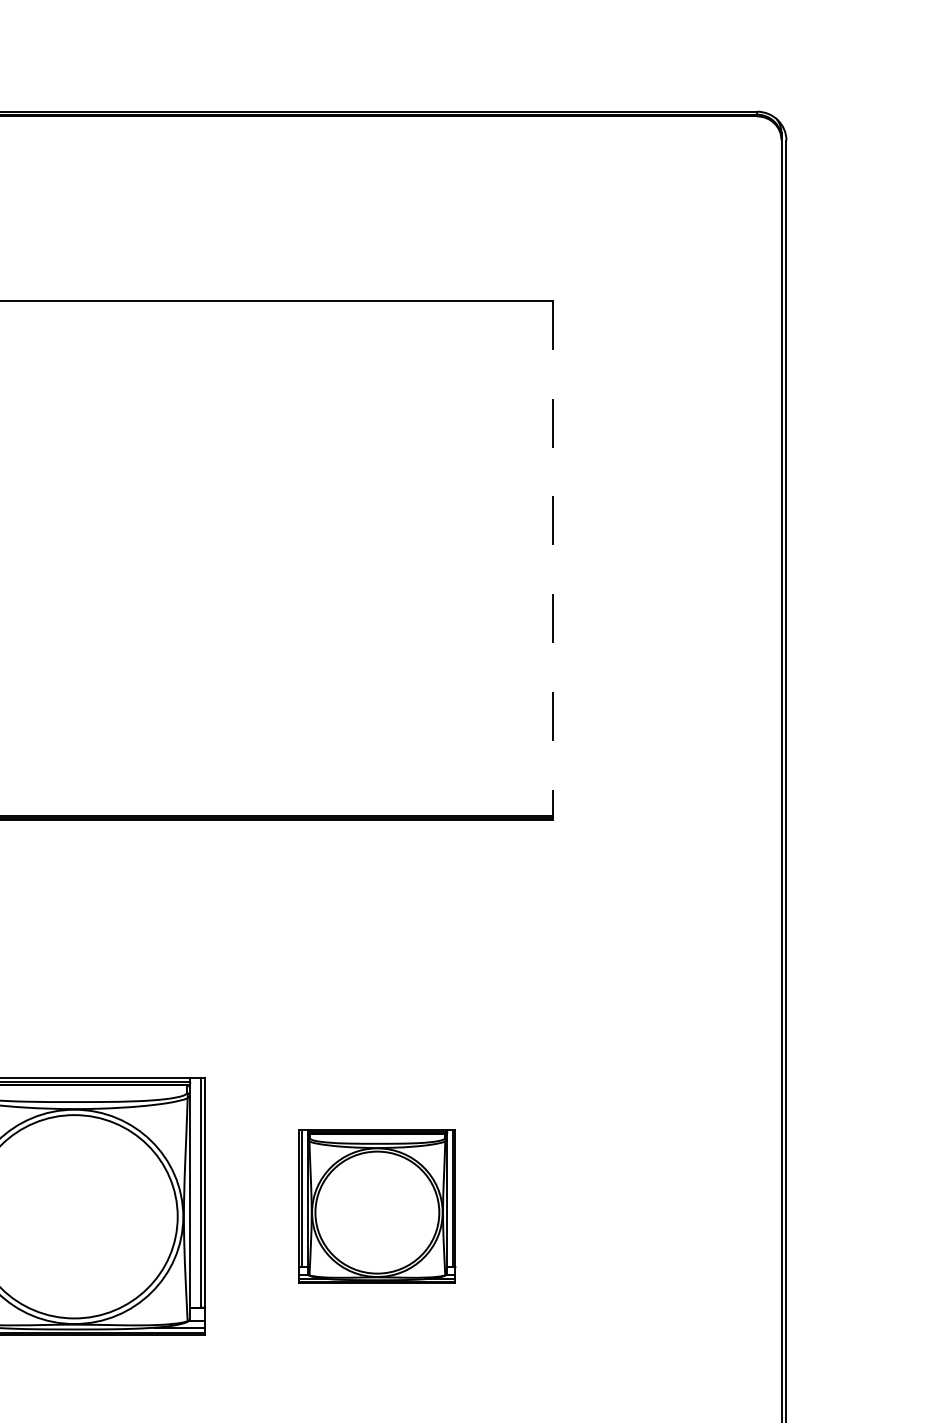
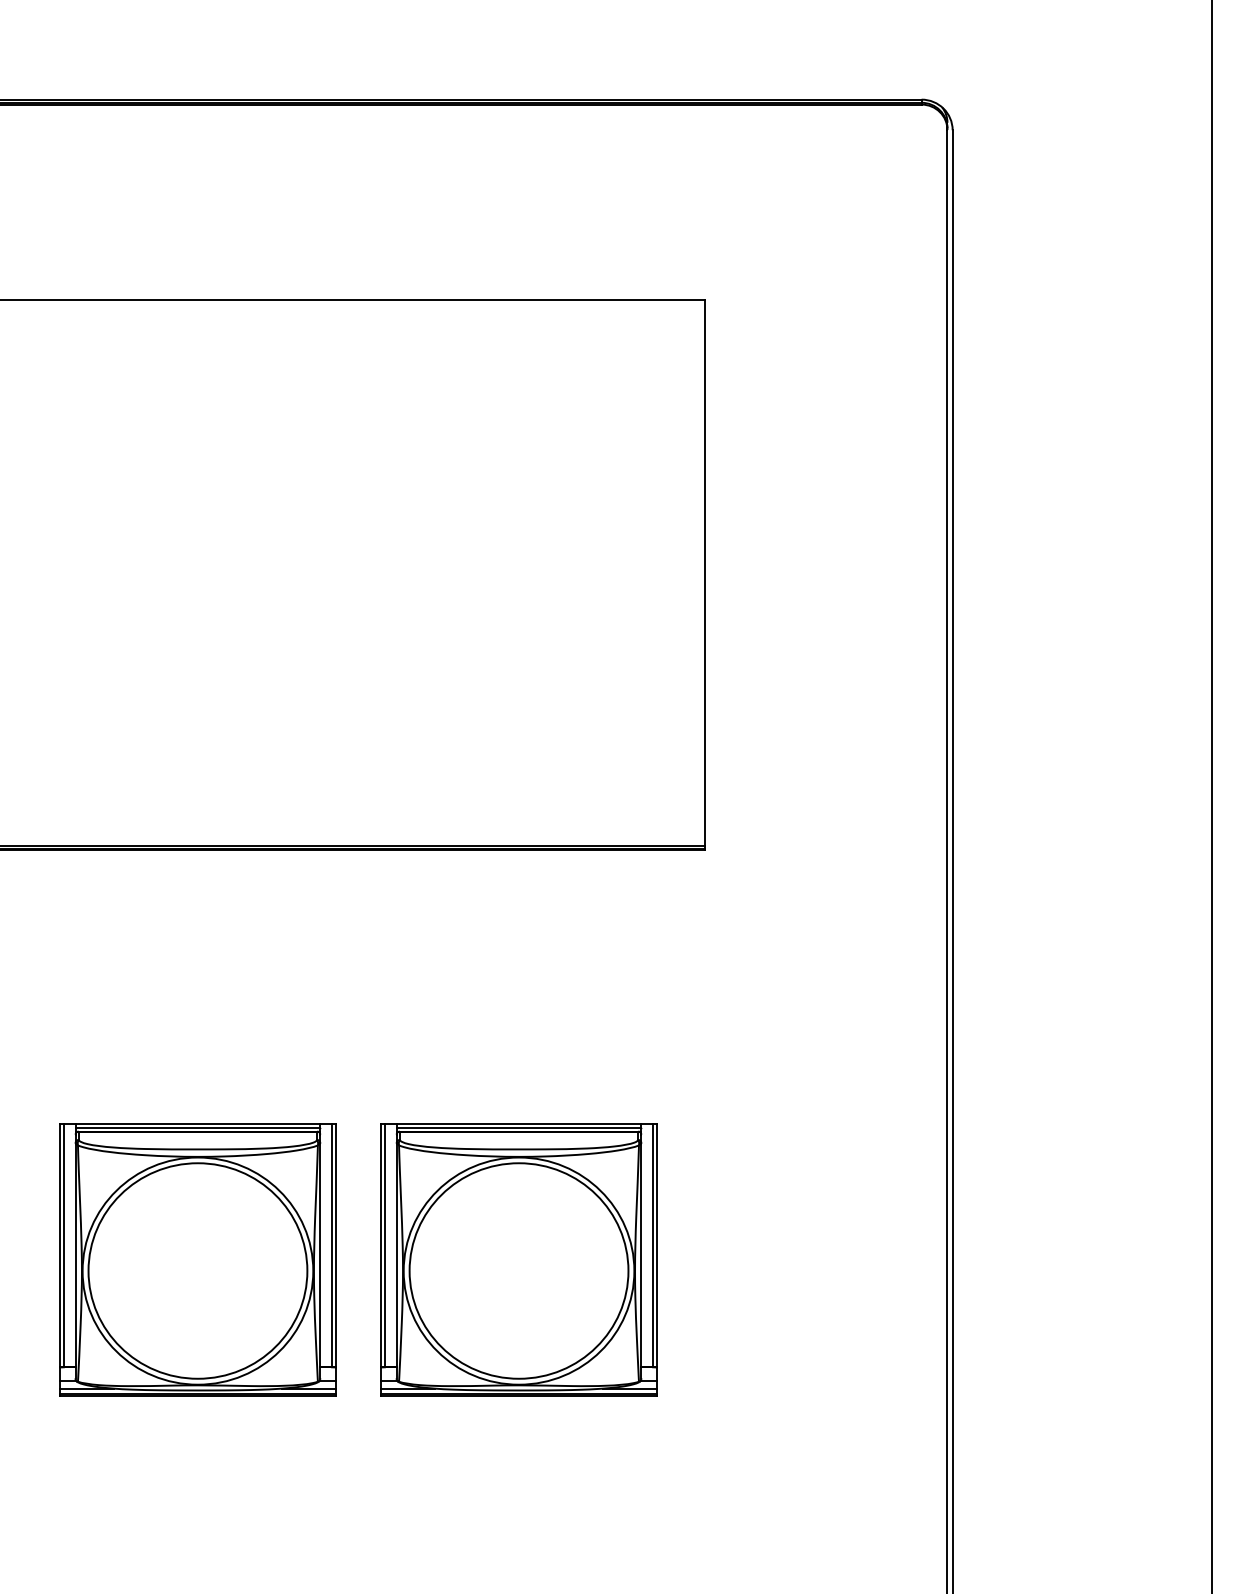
line: (553, 560) -> (705, 575), dashed -> solid
part: (376, 1205) -> (518, 1259), size x1.67

